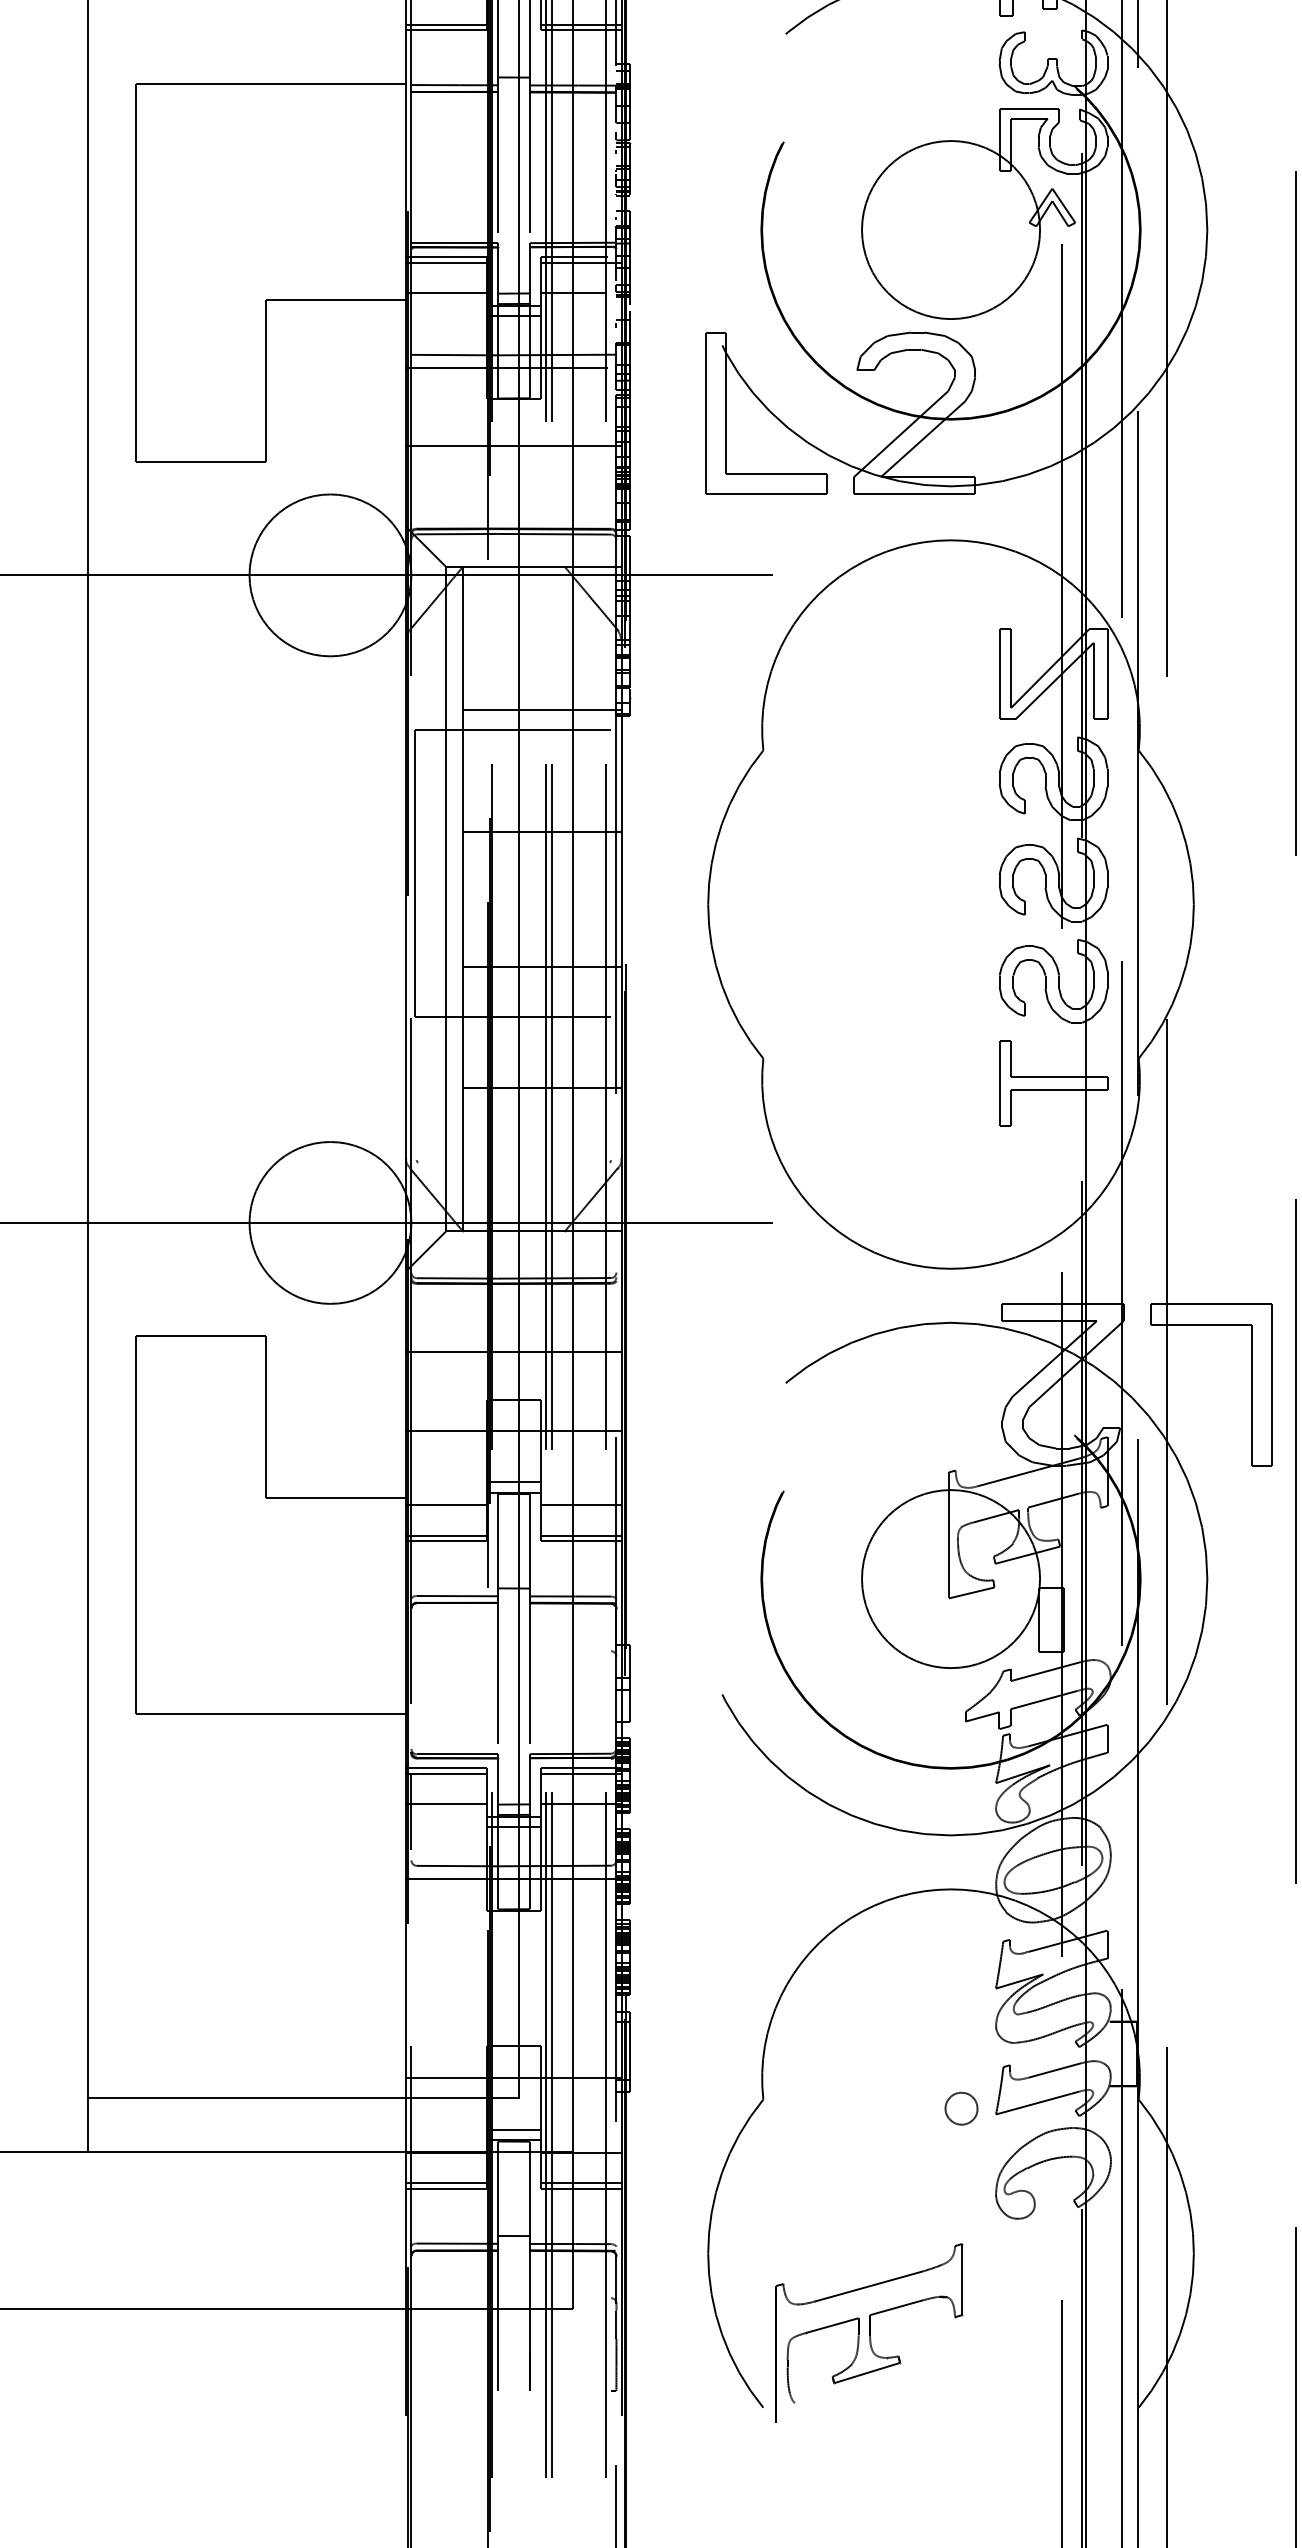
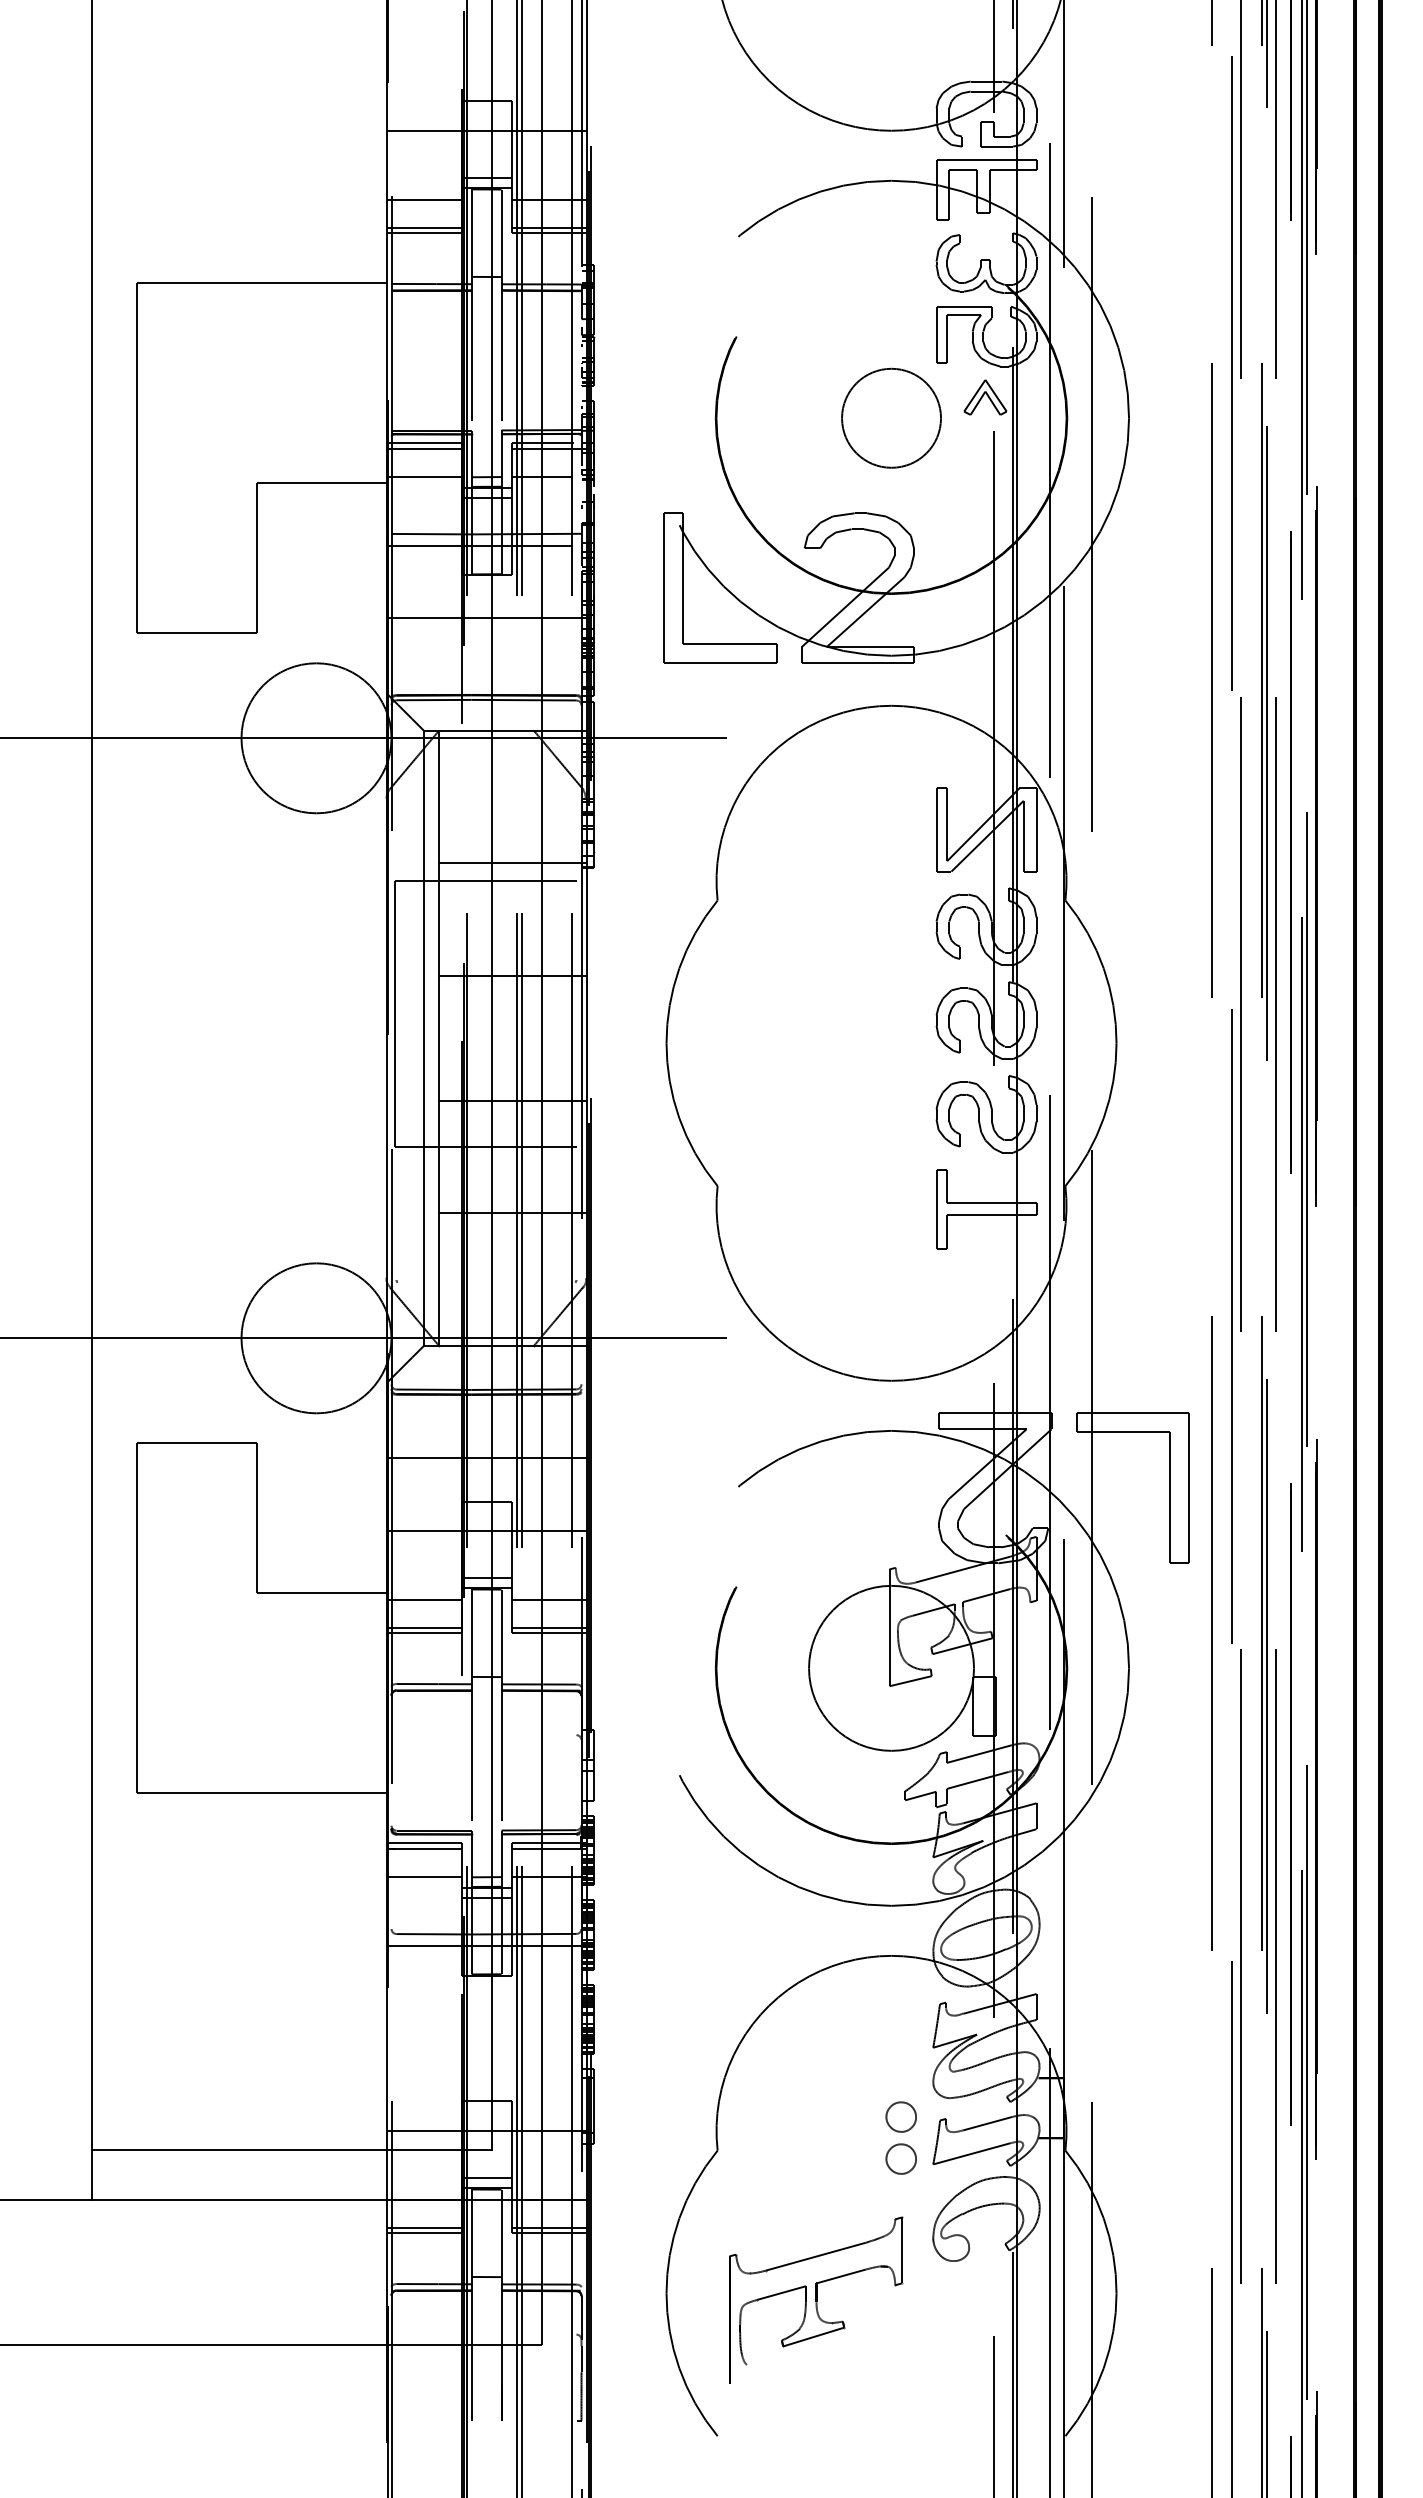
circle: (950, 229) -> (891, 417), size x0.6
line: (411, 1812) -> (391, 1884), removed
part: (960, 2062) -> (900, 2116), added
part: (870, 2332) -> (816, 2299), moved

